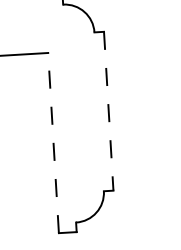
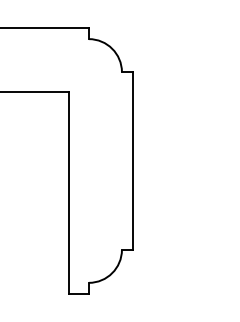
line: (108, 110) -> (132, 160), dashed -> solid
line: (53, 142) -> (69, 192), dashed -> solid

